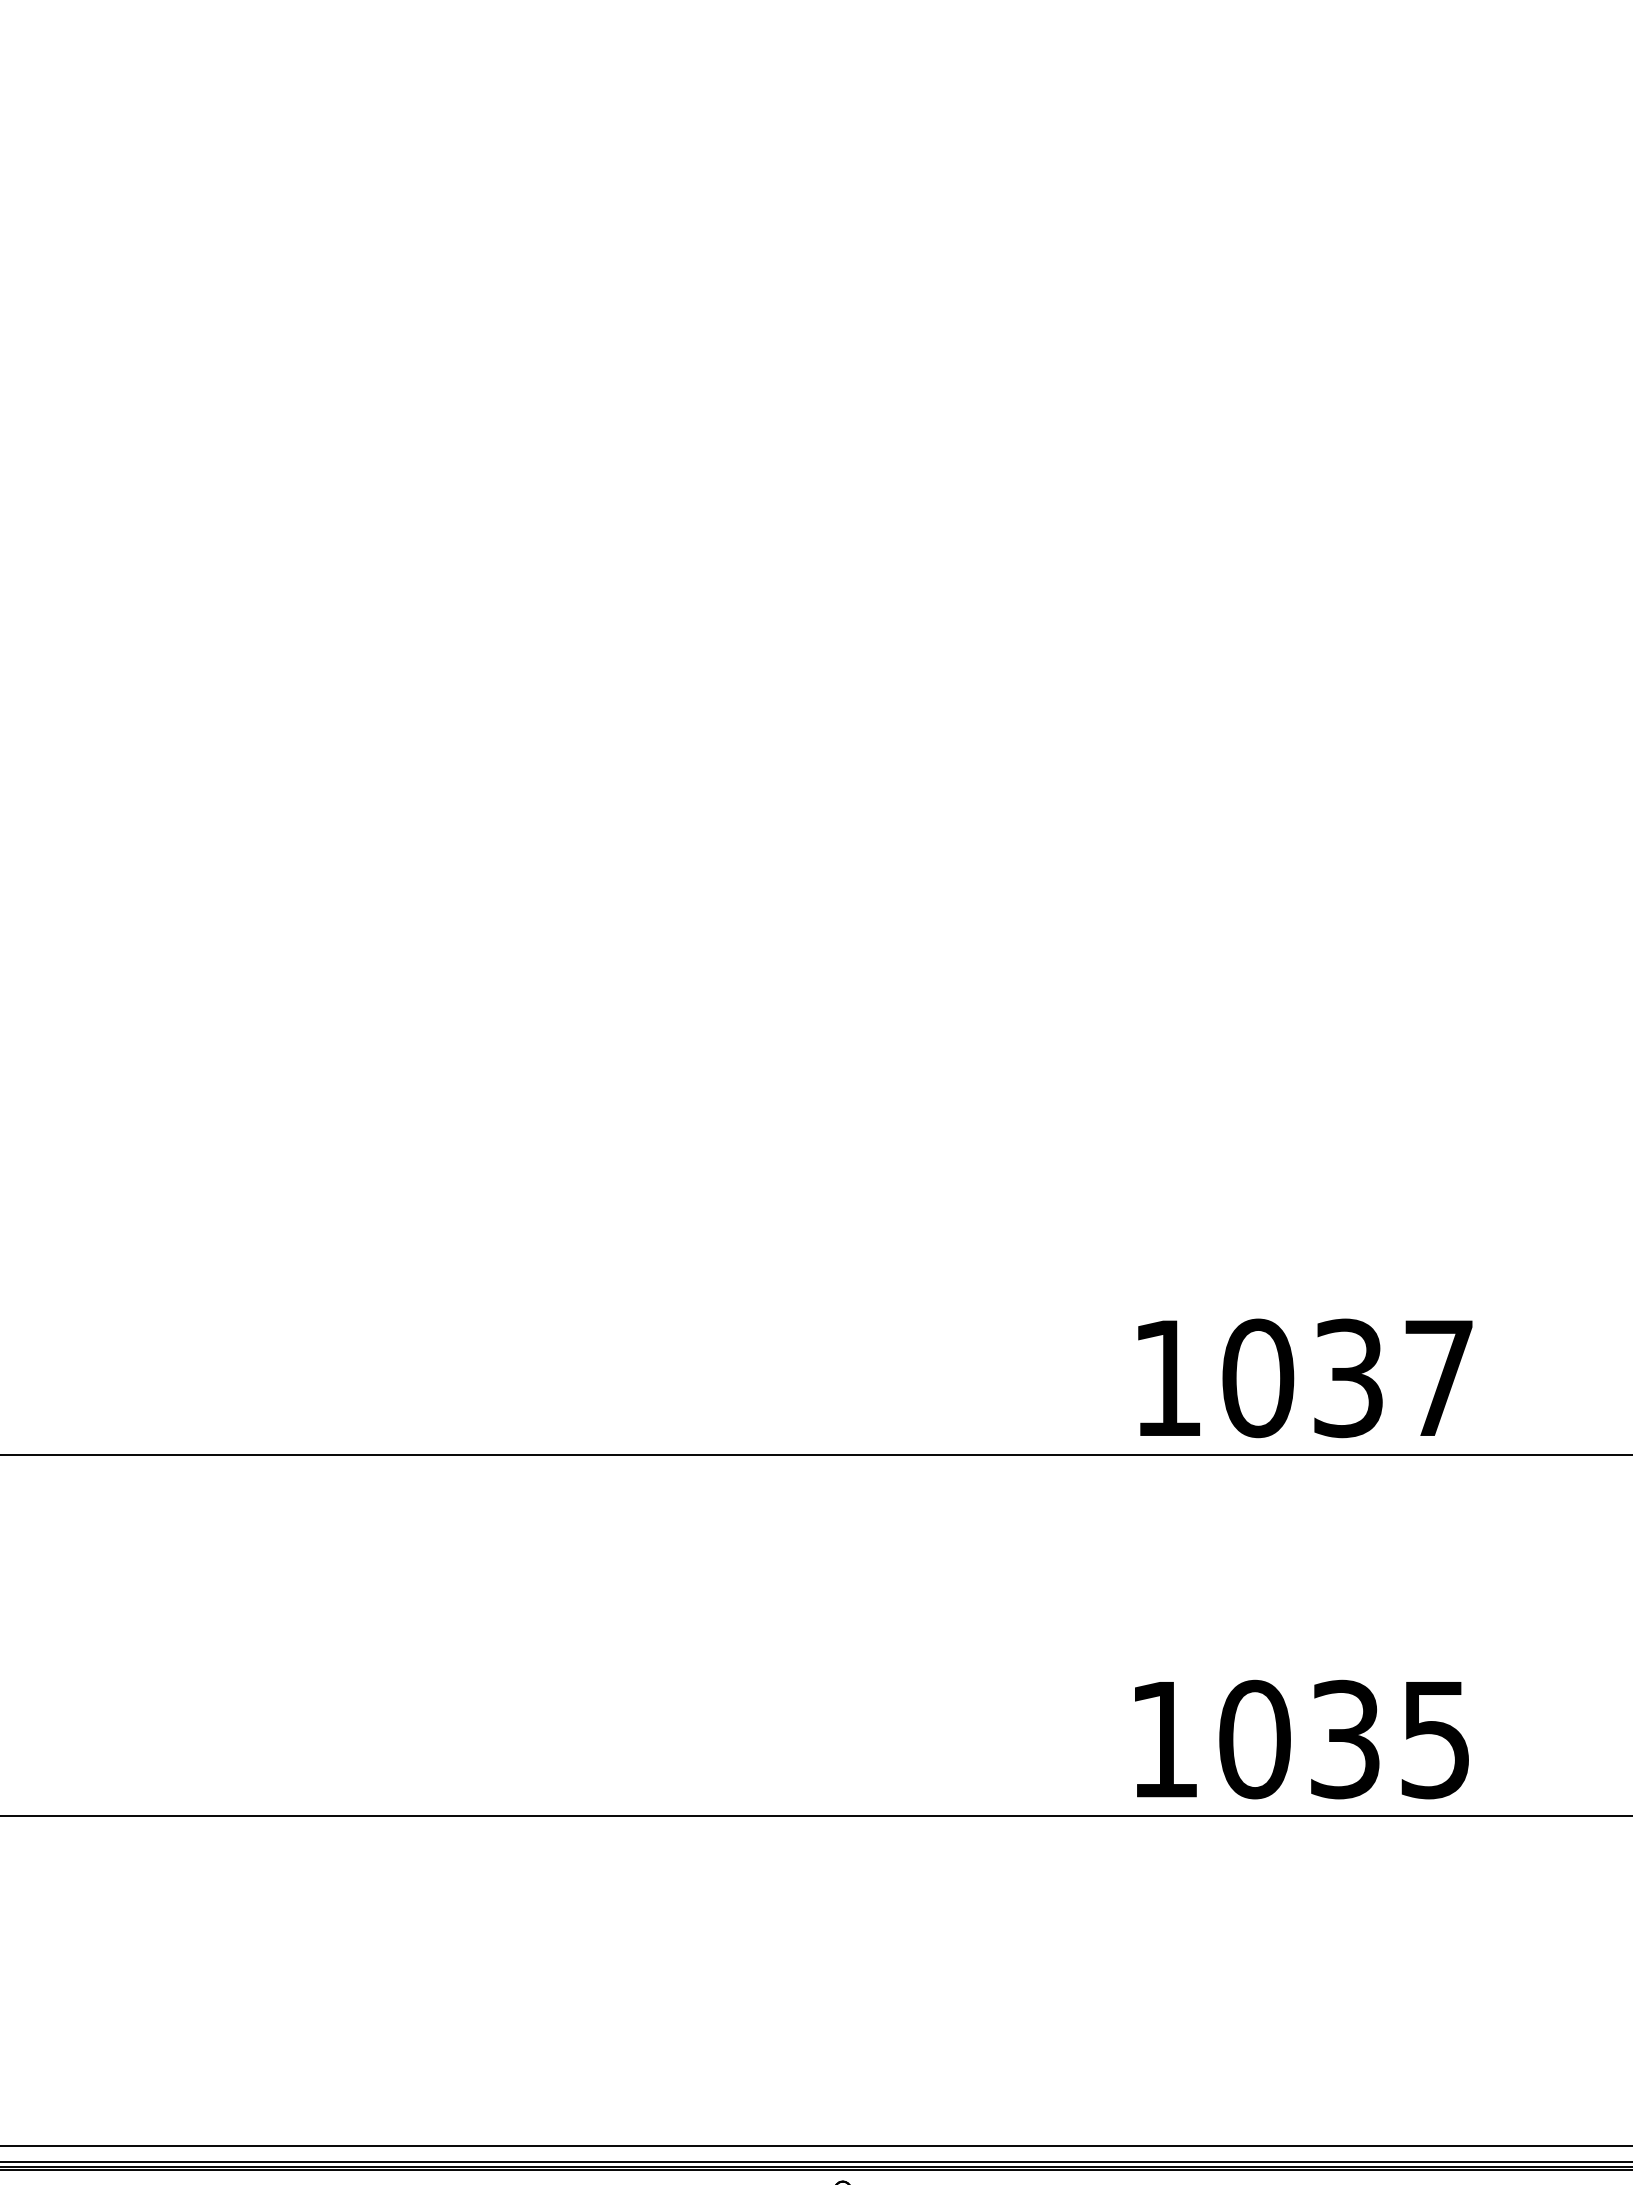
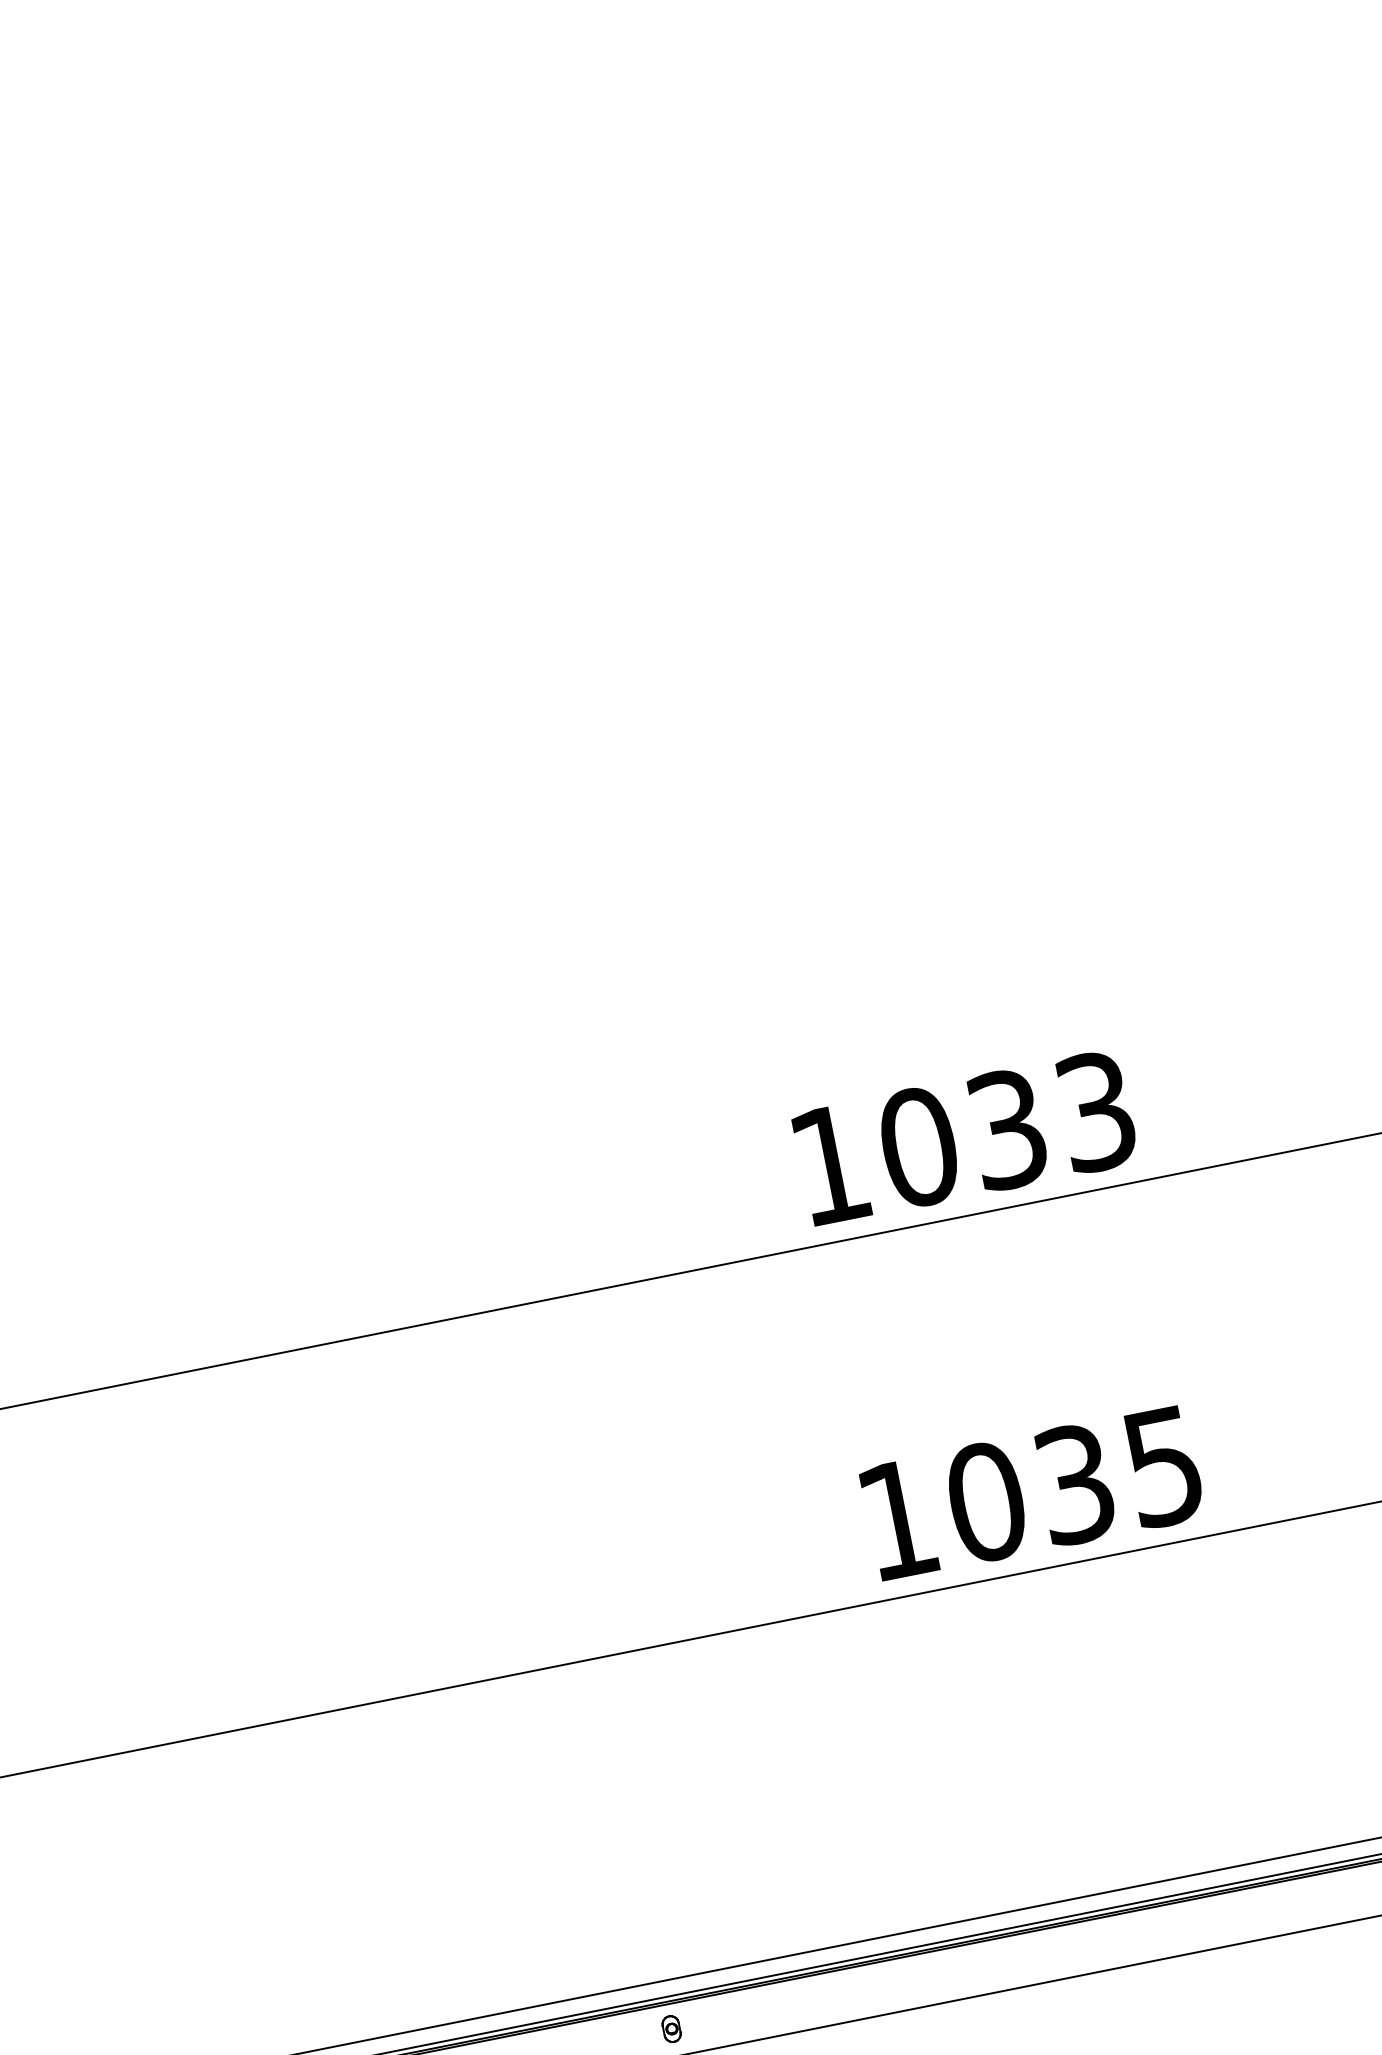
text: (1439, 1378) -> (1096, 1111), 1037 -> 1033

